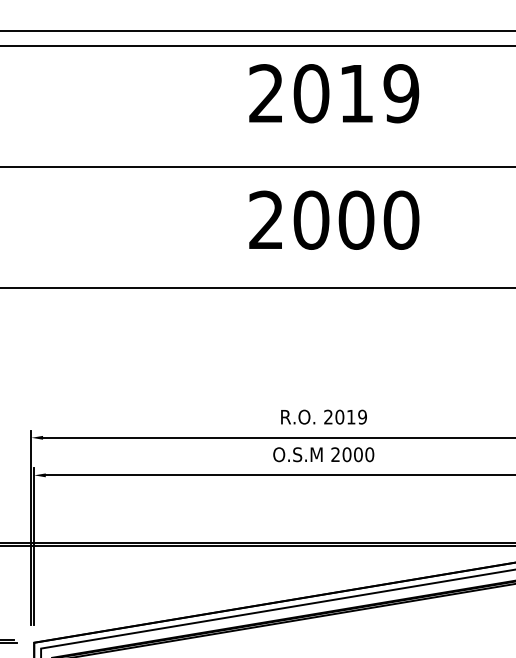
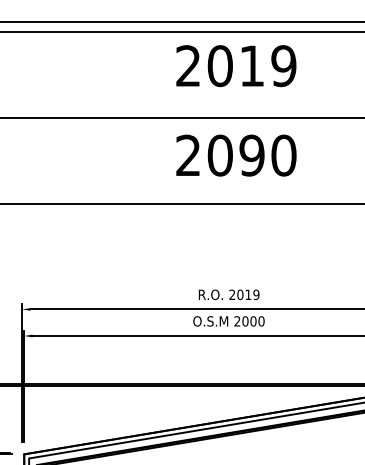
text: (356, 219) -> (252, 155), 2000 -> 2090

